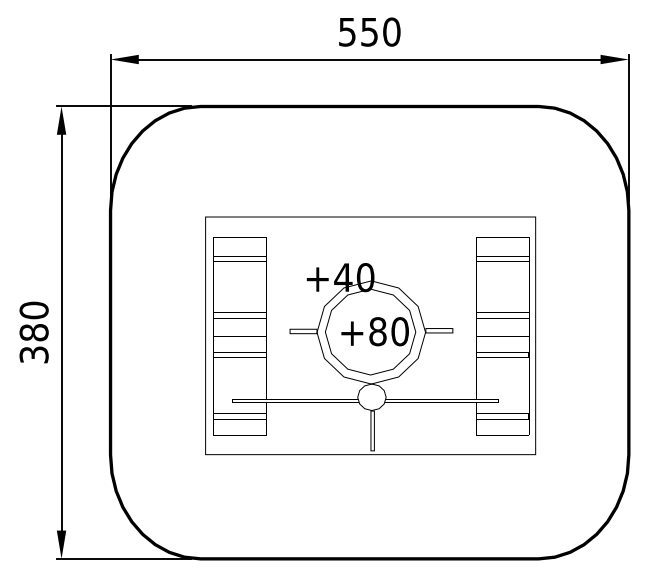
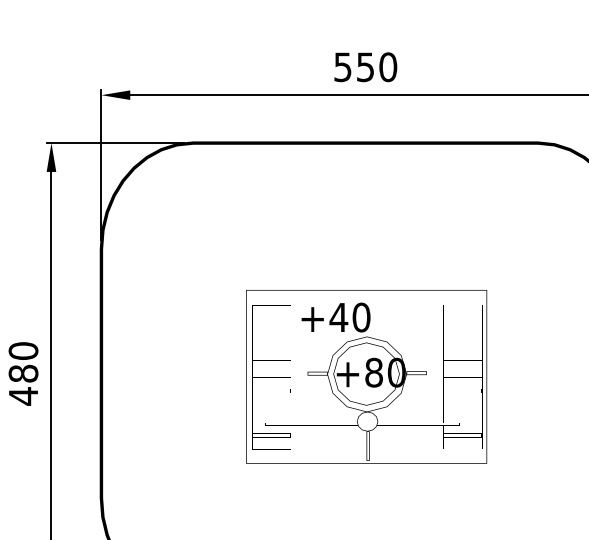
part: (370, 335) -> (366, 376), size x0.71
text: (33, 354) -> (22, 395), 380 -> 480

